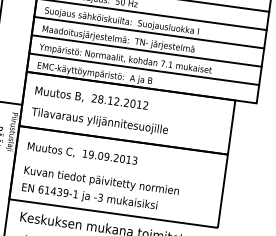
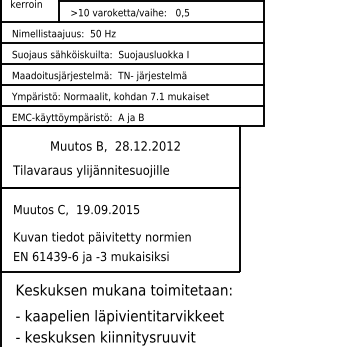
text: (91, 98) -> (115, 146), moved
text: (135, 159) -> (136, 208), 19.09.2013 -> 19.09.2015
text: (75, 194) -> (75, 256), 61439-1 -> 61439-6

